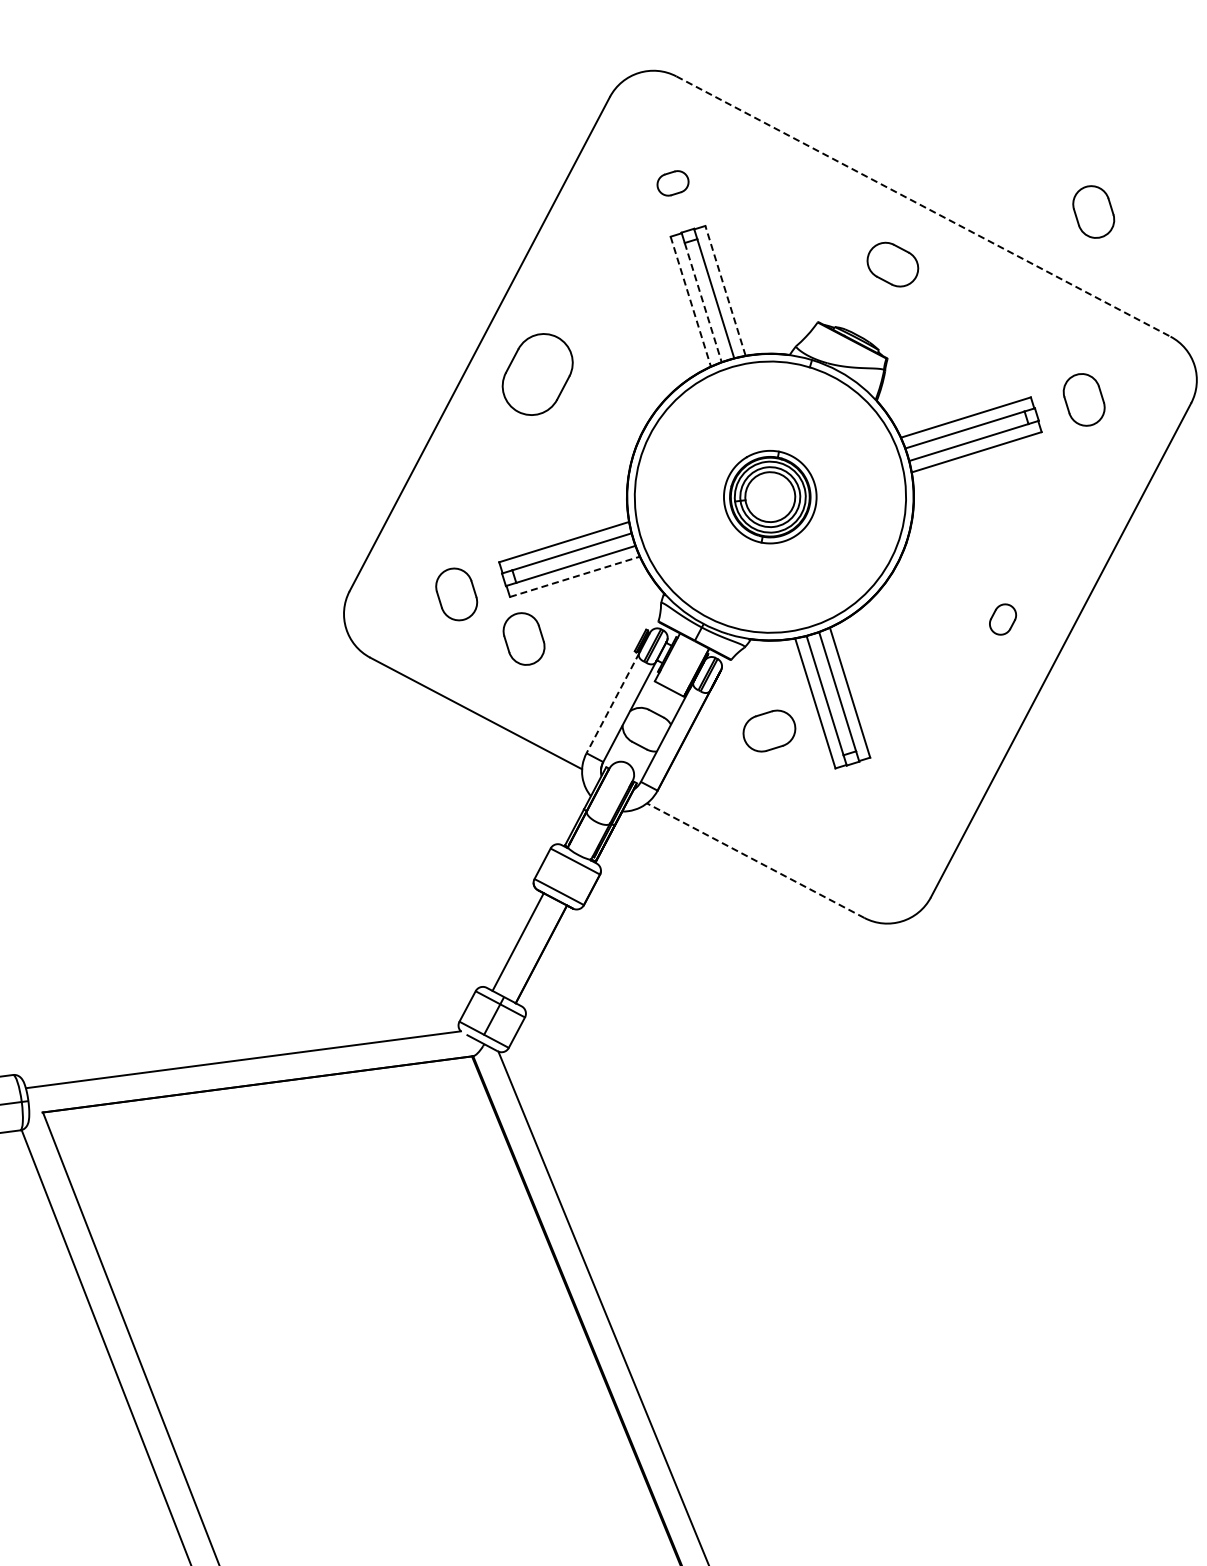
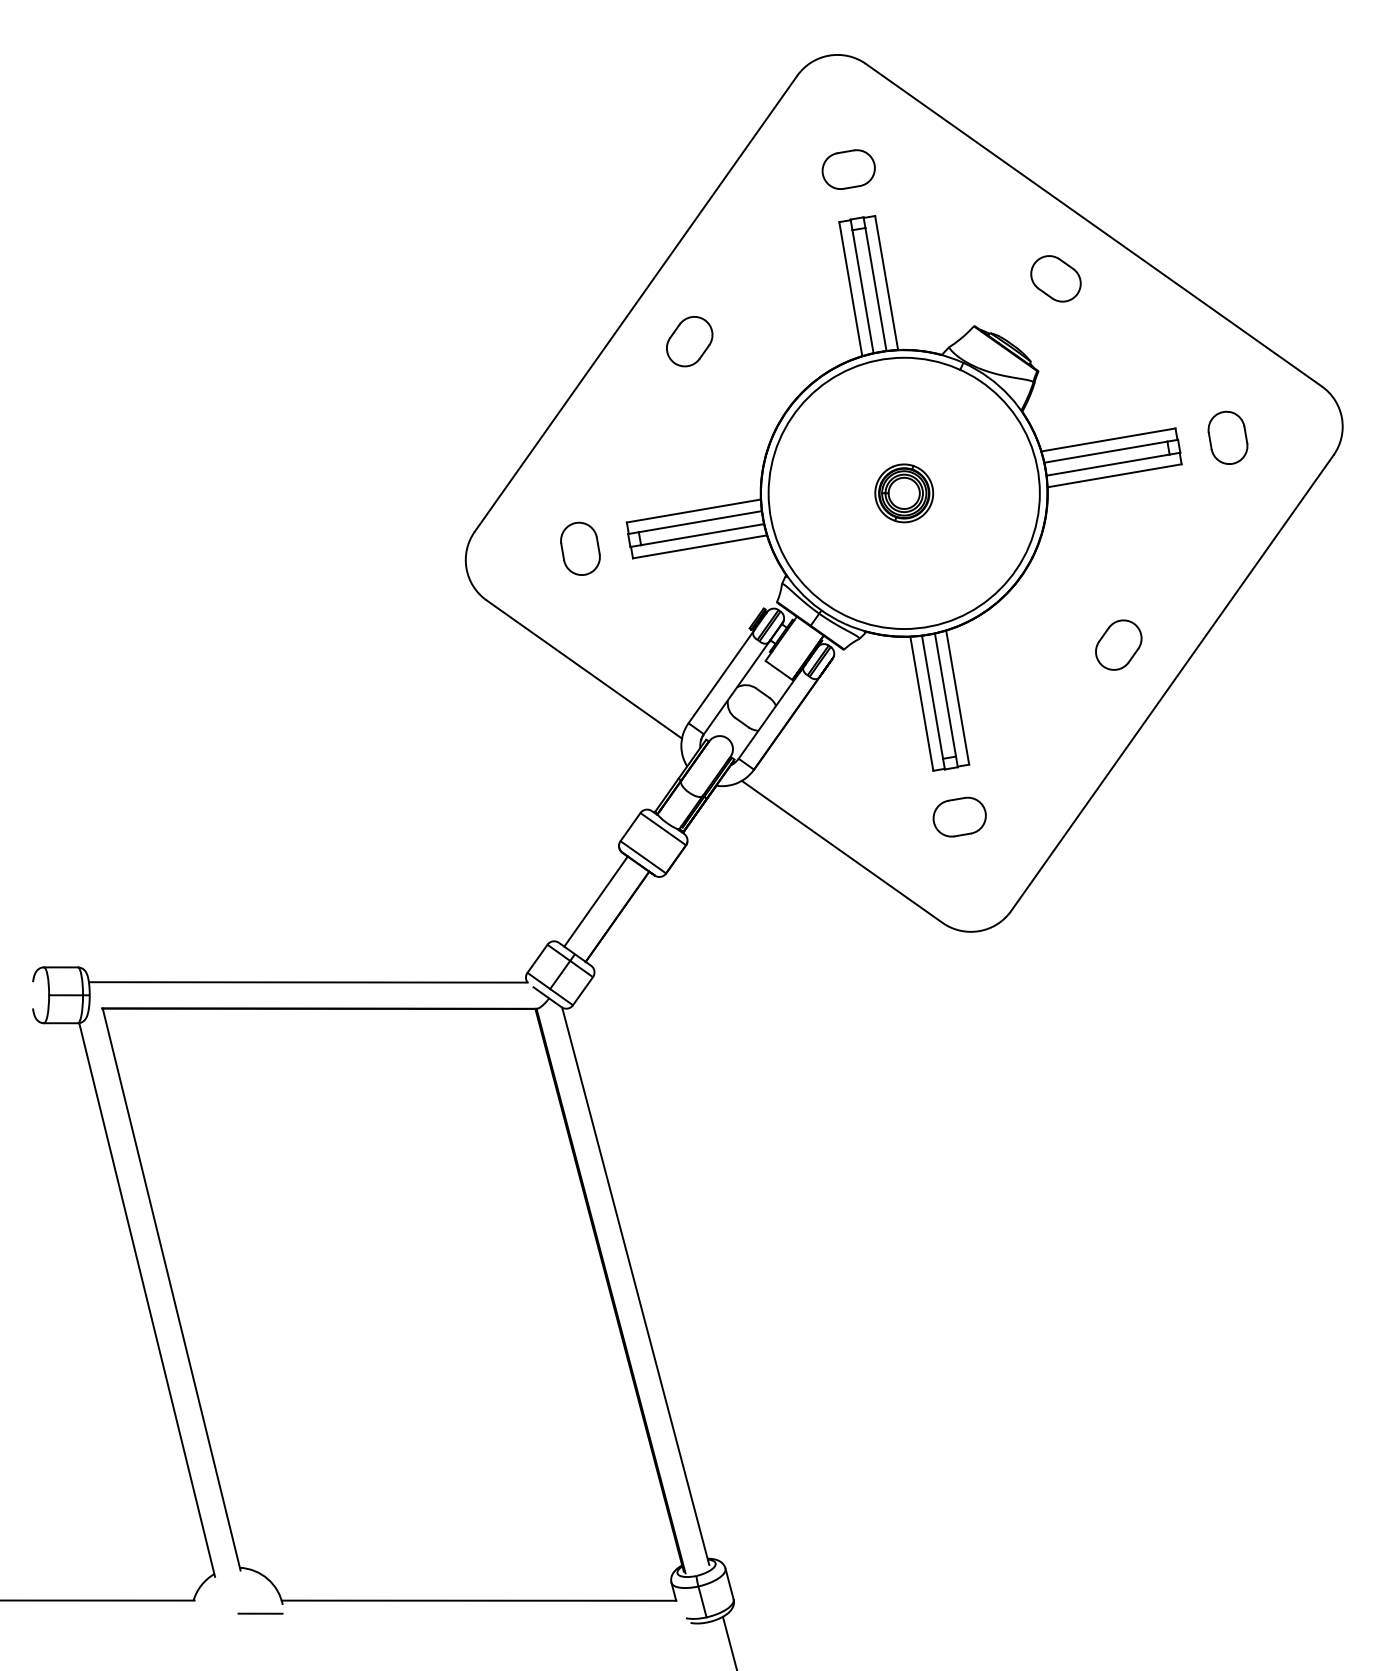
part: (672, 183) -> (848, 169), size x1.67
line: (924, 206) -> (1094, 225), dashed -> solid
part: (1093, 211) -> (1261, 252), removed
line: (725, 290) -> (886, 282), dashed -> solid
line: (690, 302) -> (850, 289), dashed -> solid
line: (703, 303) -> (863, 292), dashed -> solid
part: (537, 374) -> (689, 341), size x0.62
part: (770, 497) -> (904, 493), size x0.62
line: (574, 576) -> (699, 546), dashed -> solid
part: (1002, 619) -> (1118, 644), size x1.67
part: (524, 638) -> (641, 601), removed
line: (613, 703) -> (721, 677), dashed -> solid
part: (769, 730) -> (959, 816), moved
line: (755, 860) -> (842, 851), dashed -> solid

